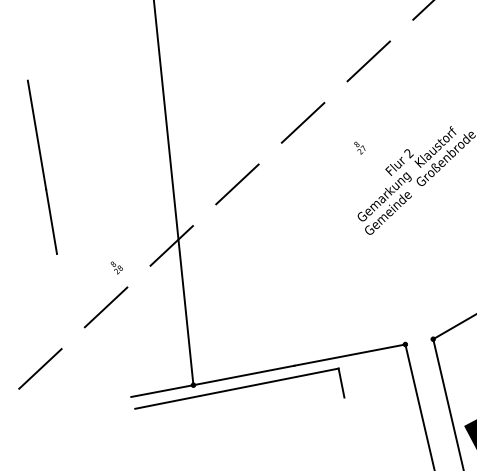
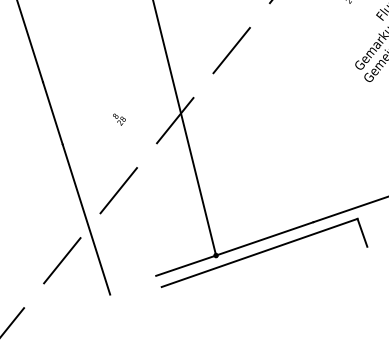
text: (116, 267) -> (119, 119), moved
line: (70, 331) -> (86, 219), added

